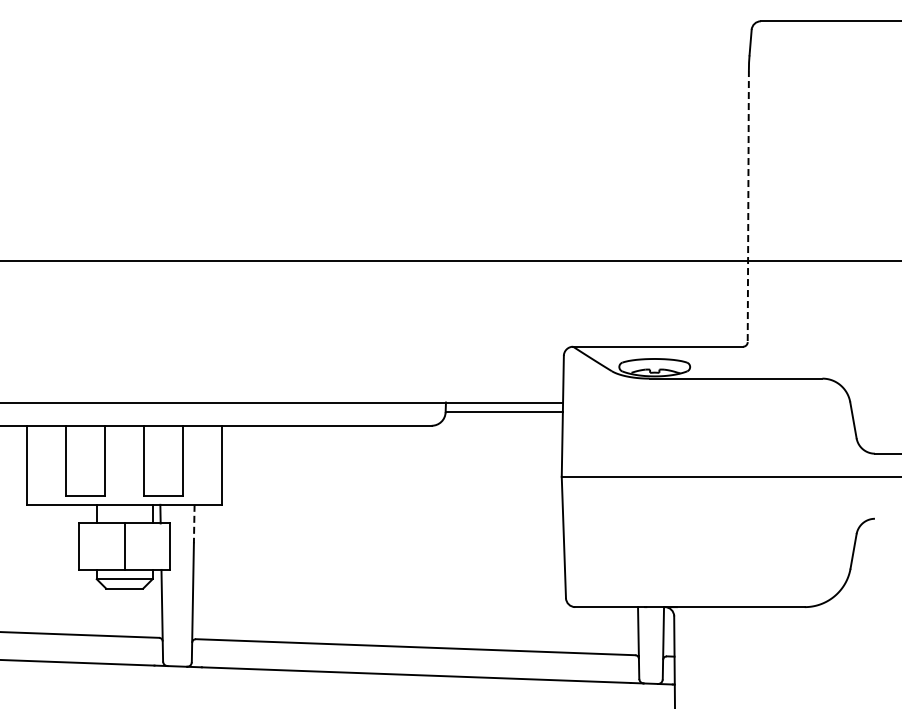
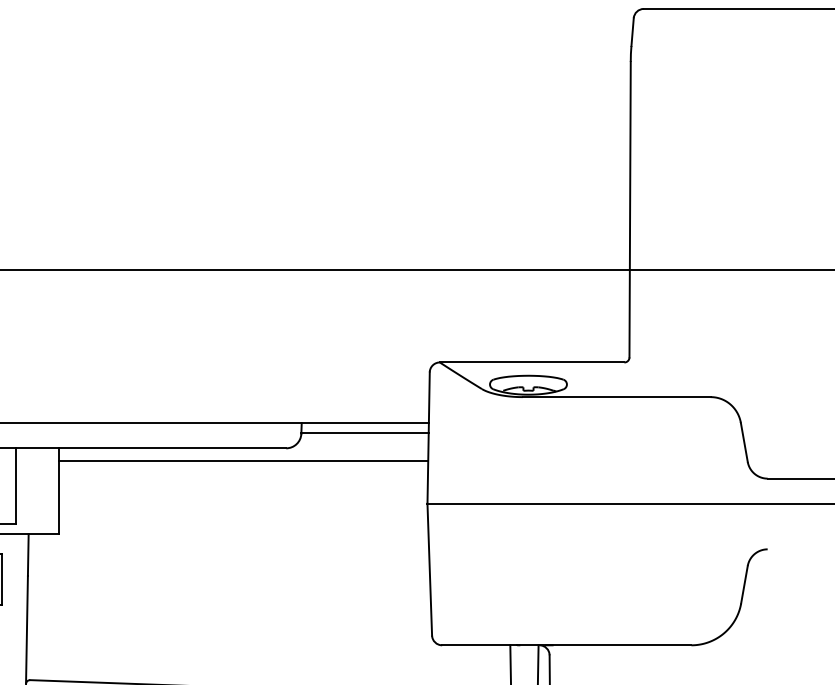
line: (748, 206) -> (630, 210), dashed -> solid
line: (392, 437) -> (243, 461), added
line: (194, 524) -> (28, 555), dashed -> solid

